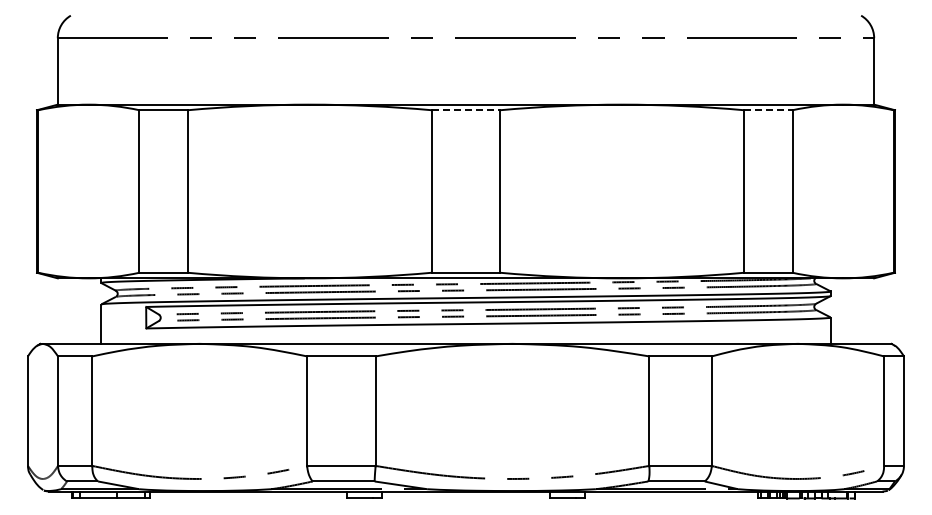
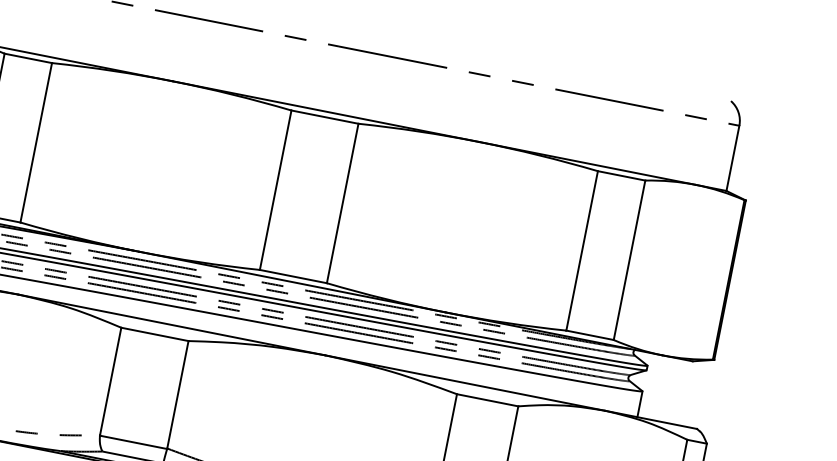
line: (466, 110) -> (325, 117), dashed -> solid
line: (768, 110) -> (621, 176), dashed -> solid

